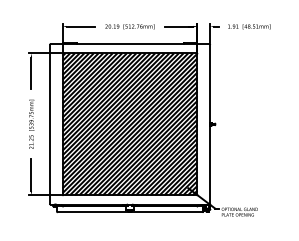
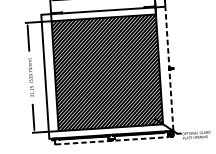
line: (210, 123) -> (169, 68), solid -> dashed
line: (130, 212) -> (112, 141), solid -> dashed

